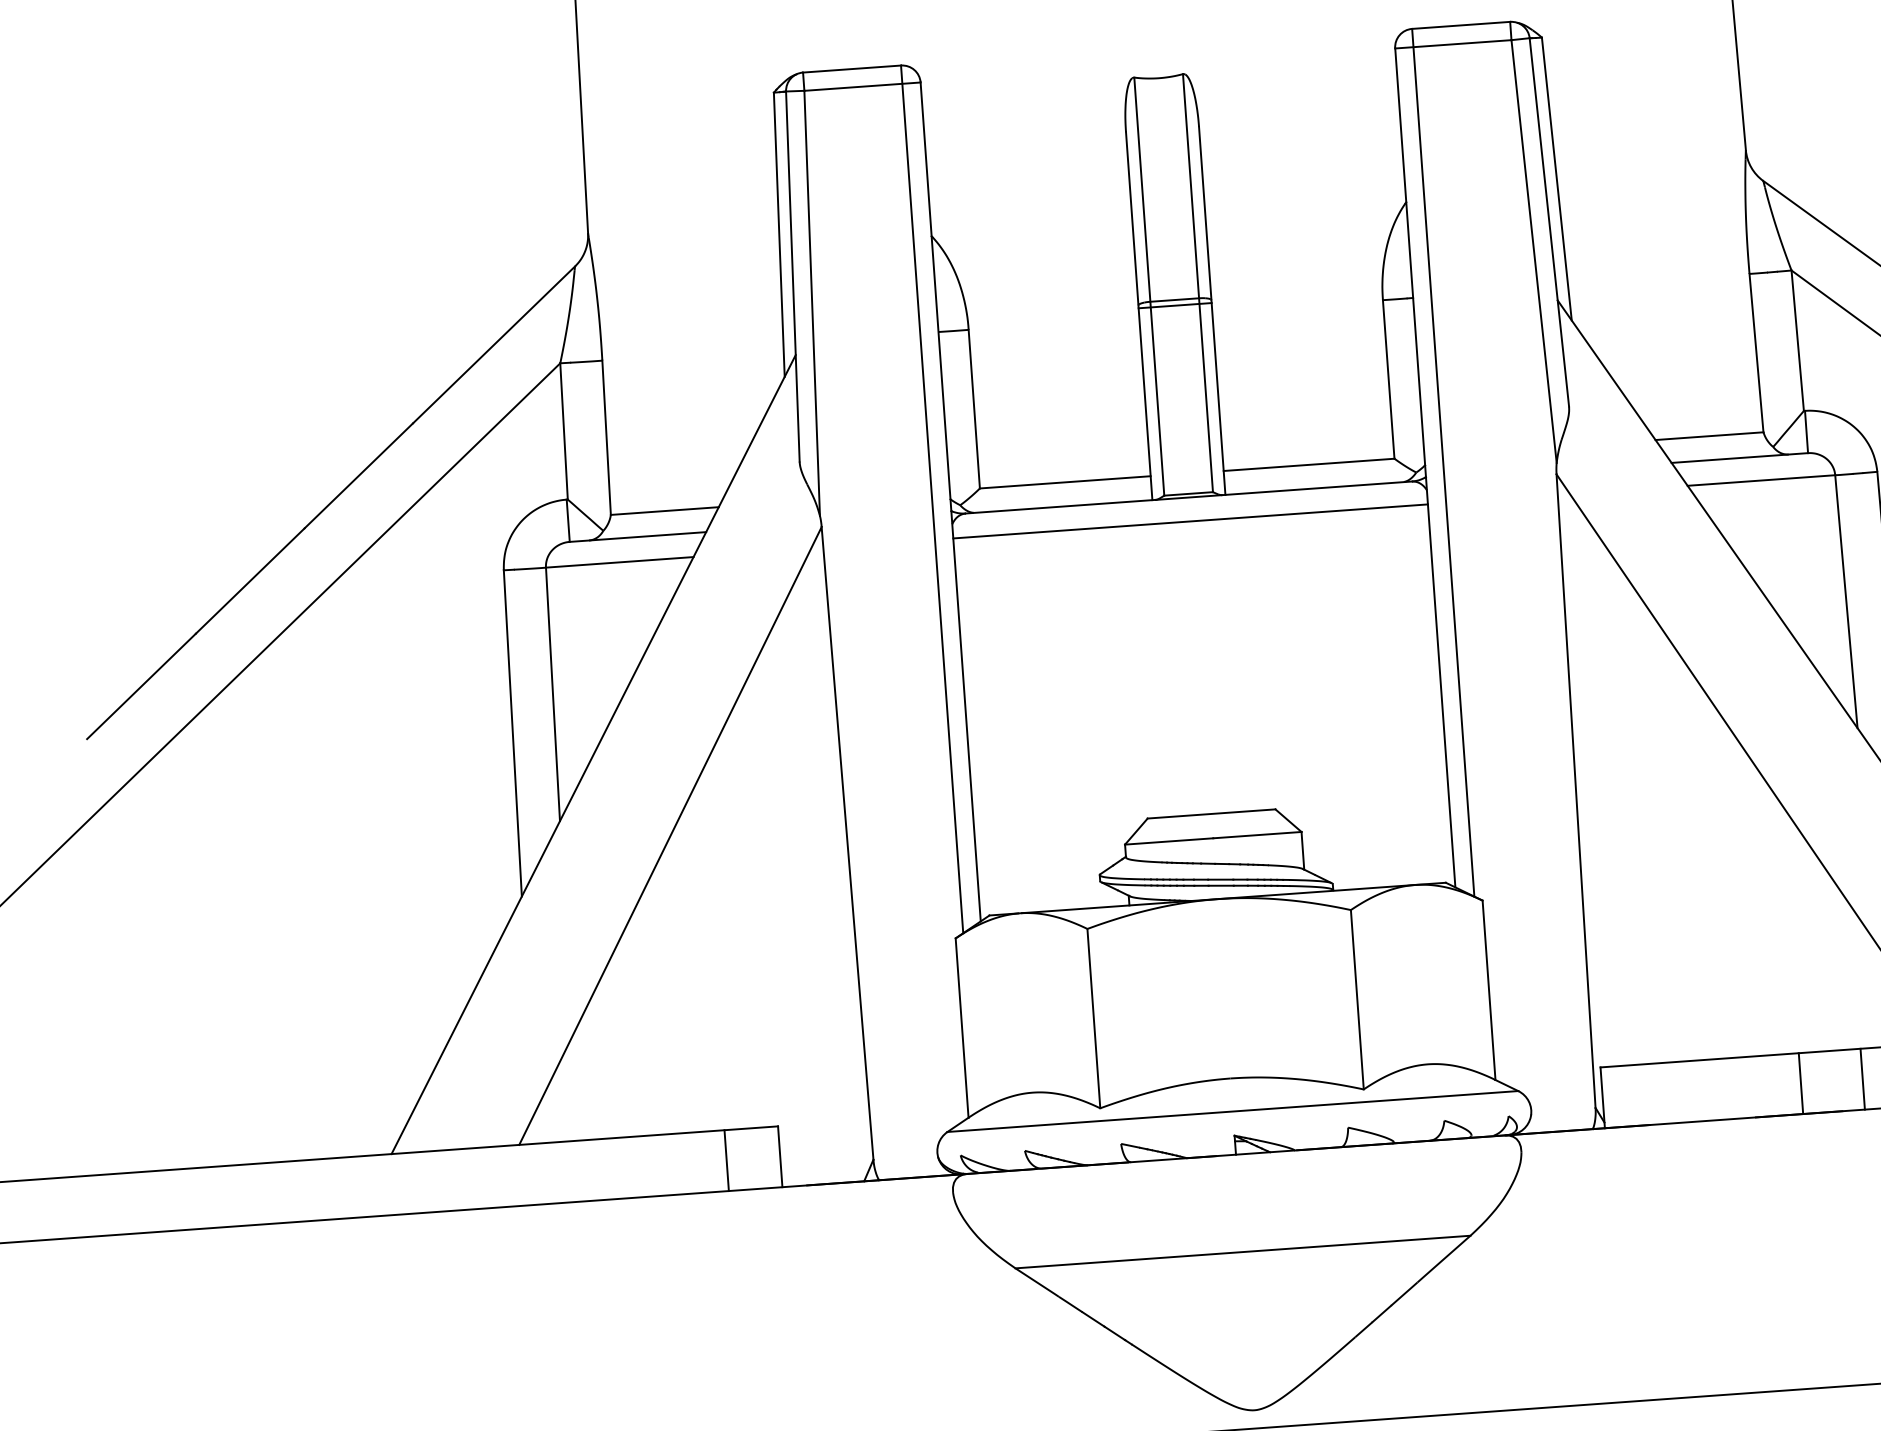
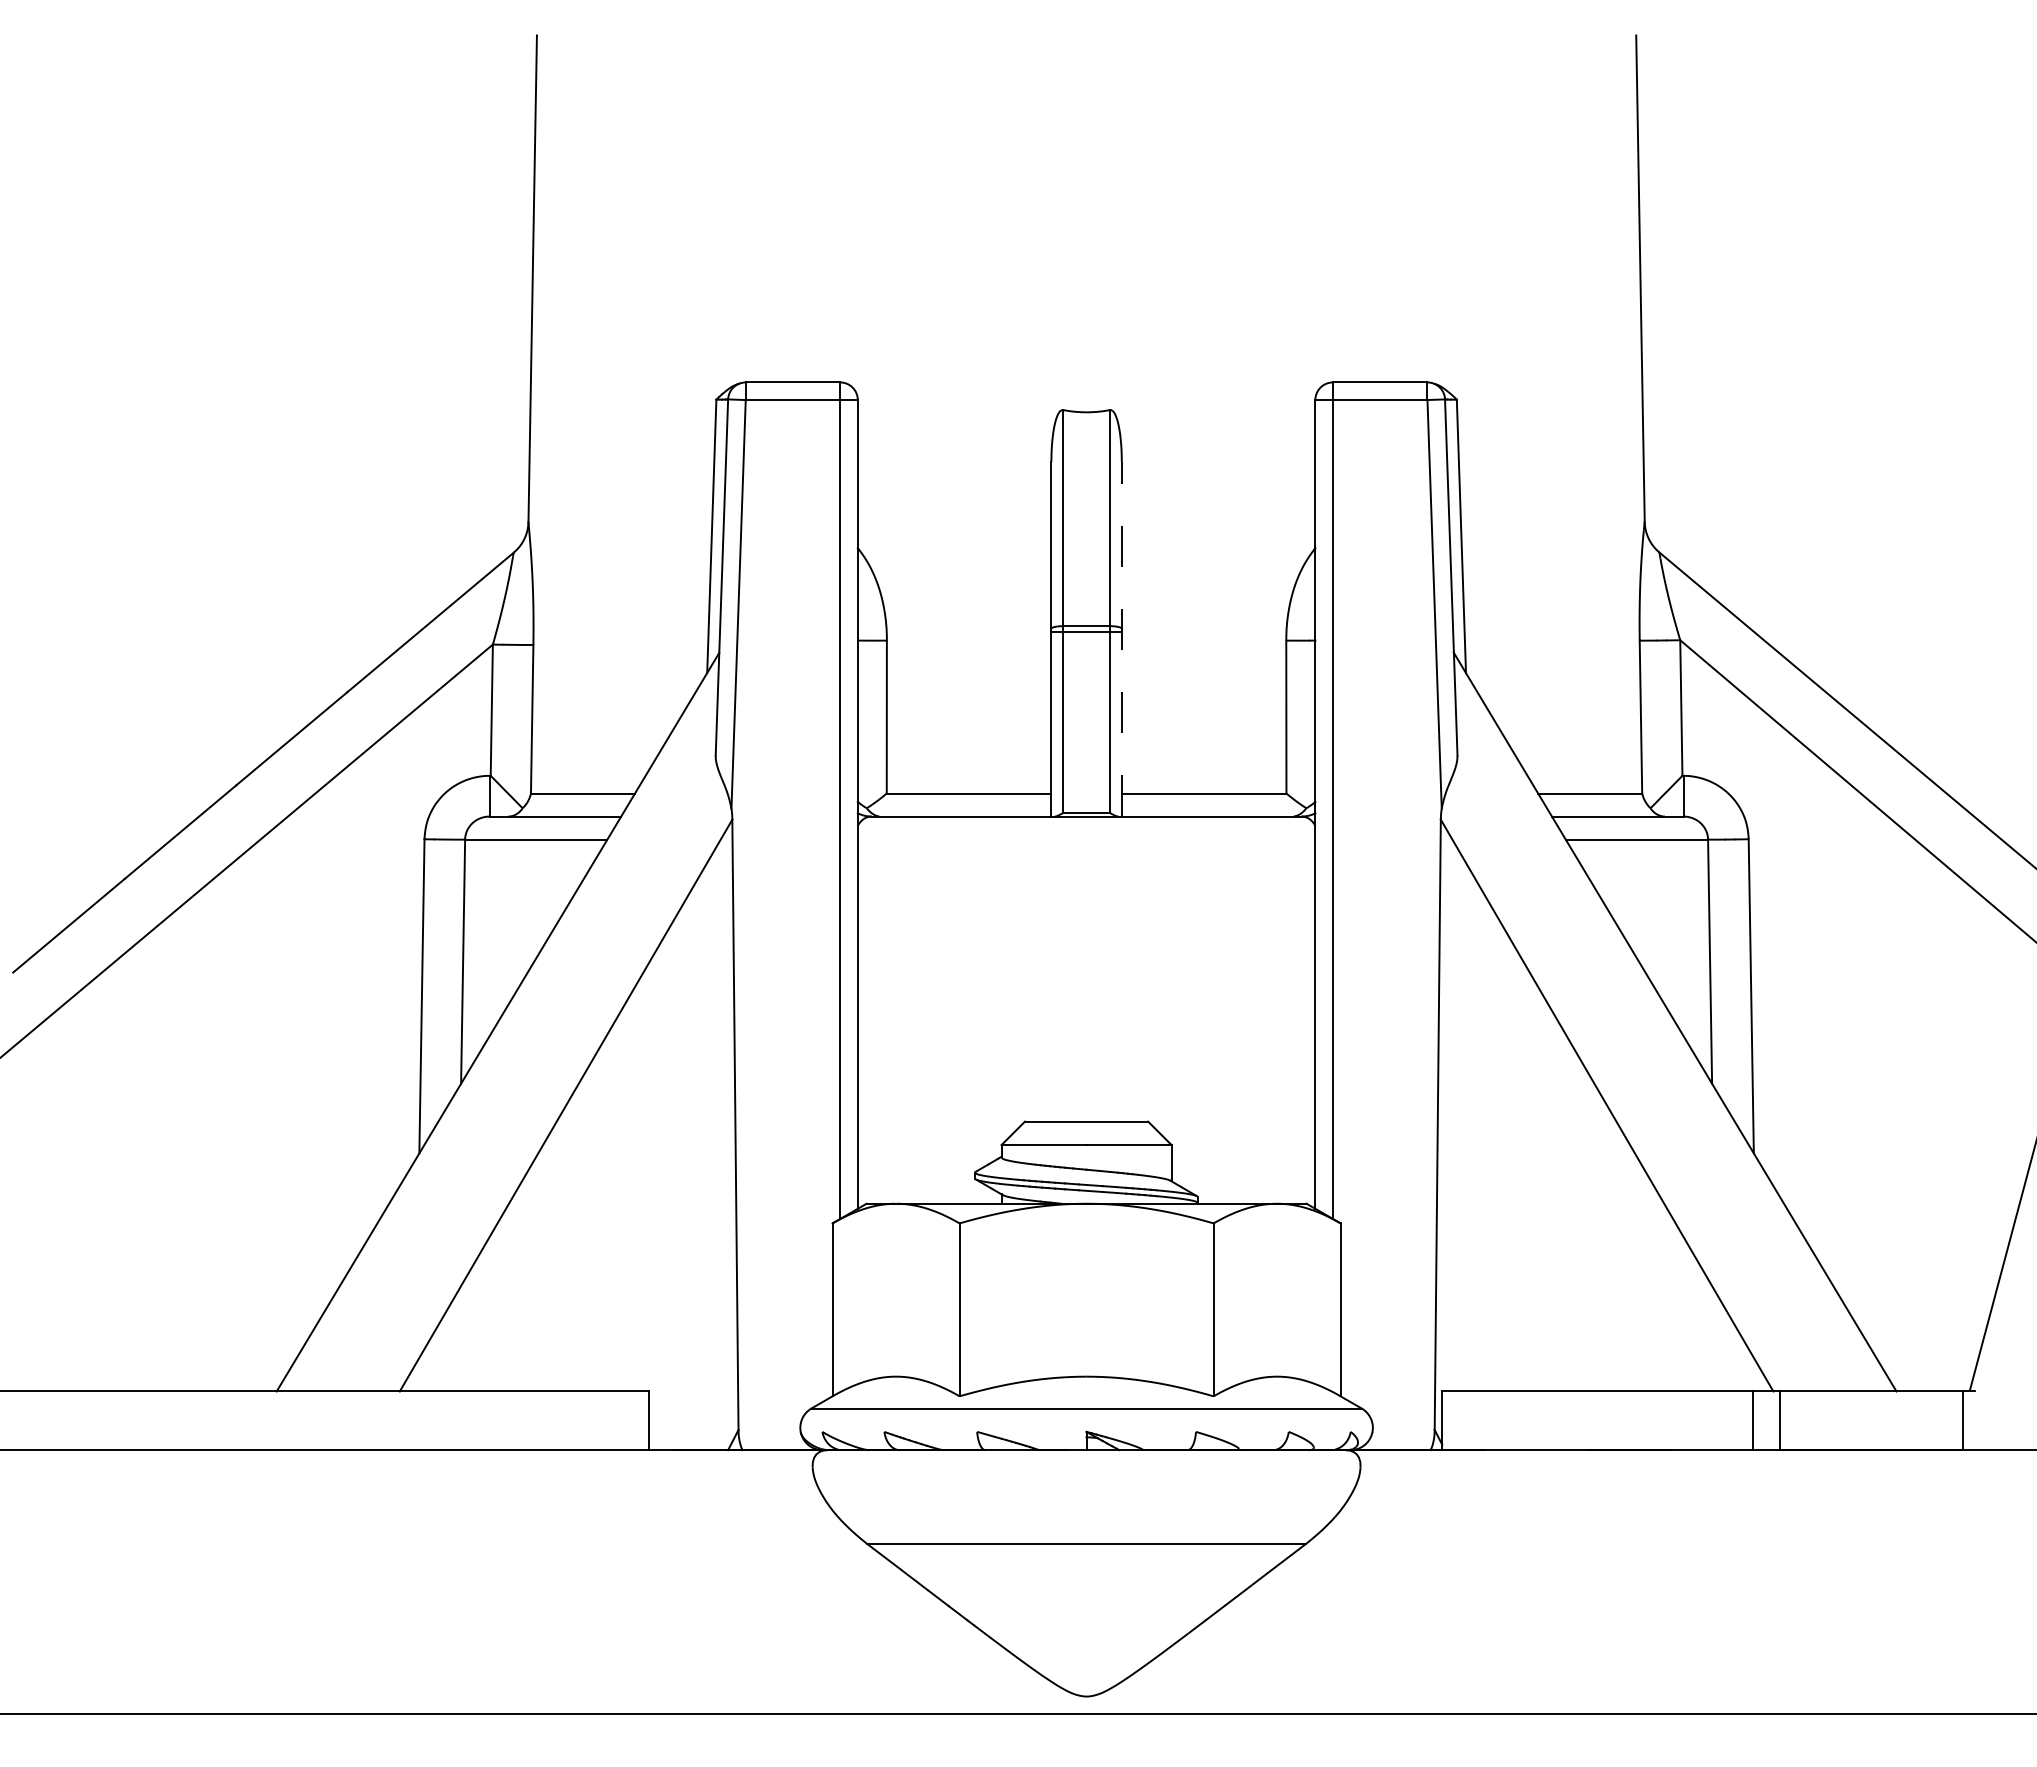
line: (1211, 310) -> (1121, 638), solid -> dashed
line: (1190, 521) -> (1086, 839), removed
line: (1862, 1078) -> (1692, 1420), removed
line: (1801, 1083) -> (1633, 1420), removed
line: (726, 1160) -> (597, 1420), removed

